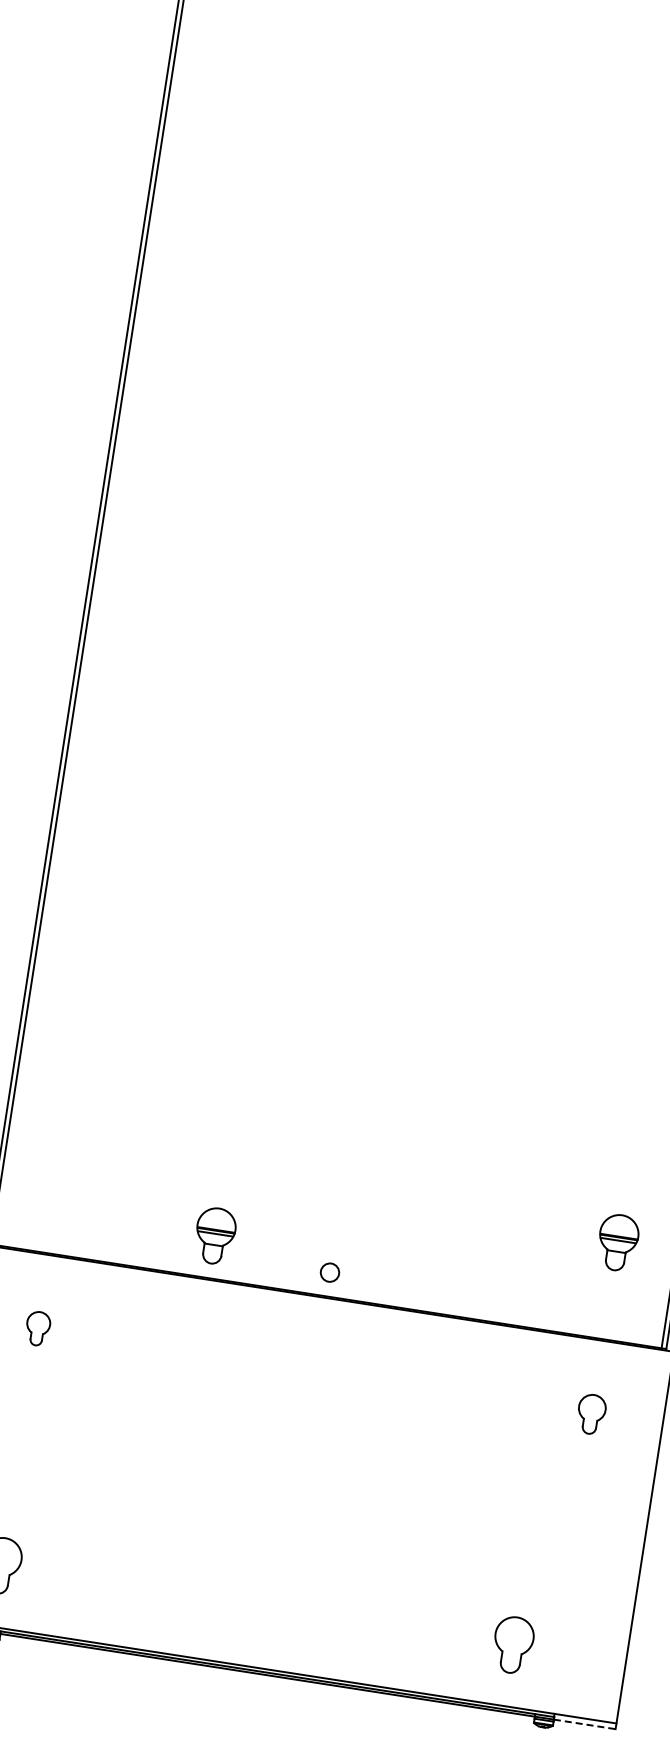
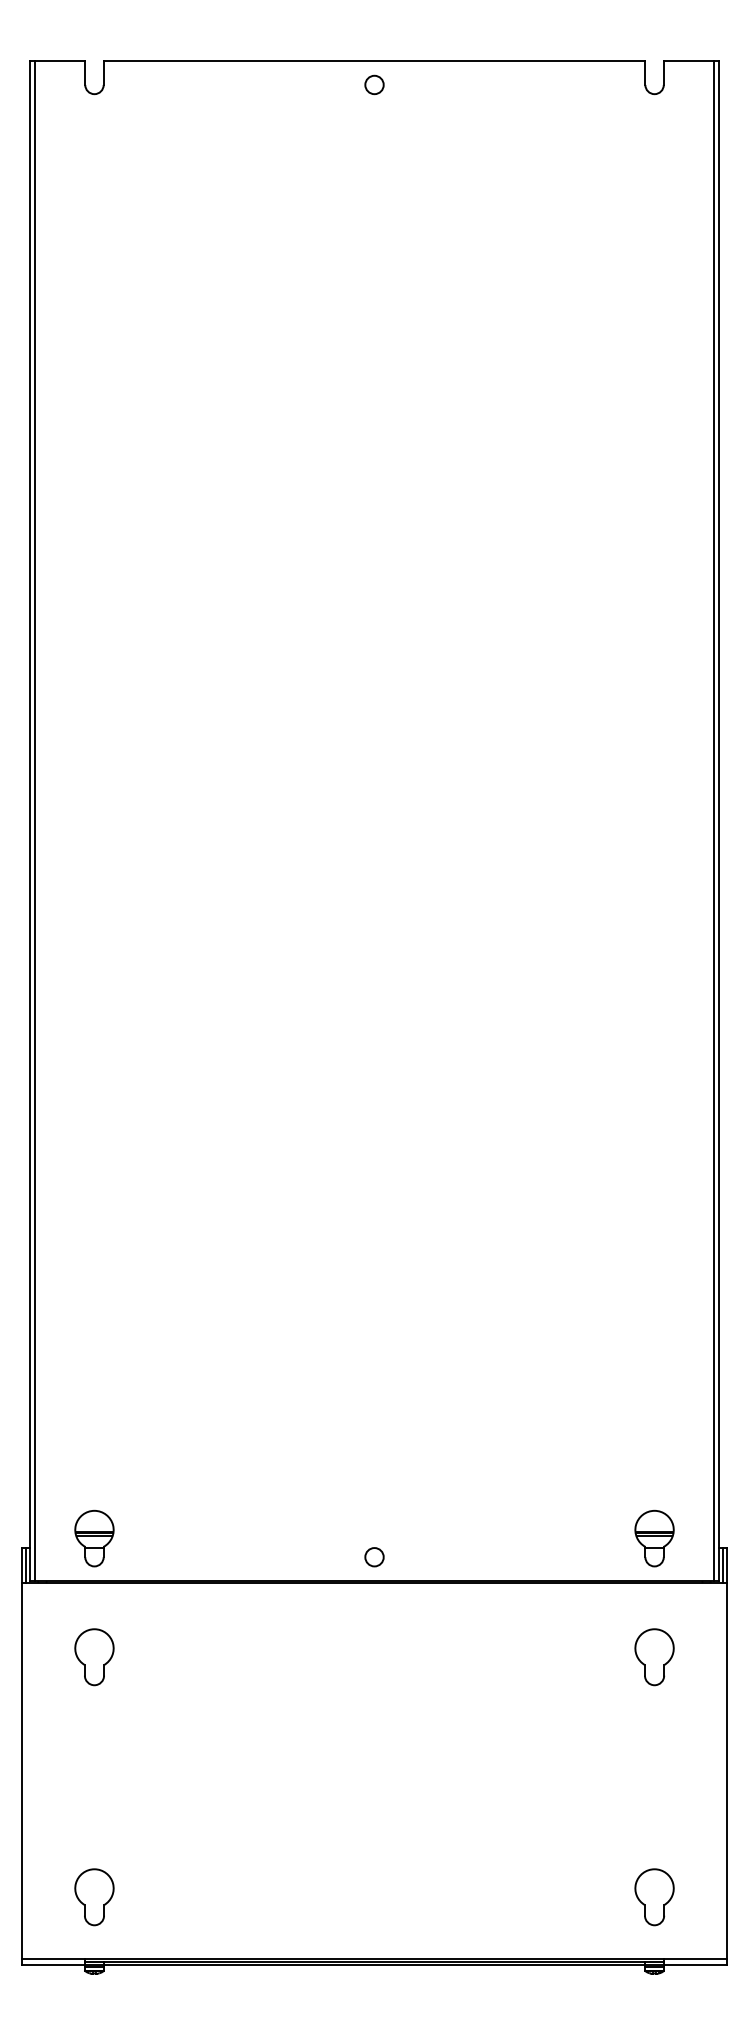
part: (215, 1235) -> (94, 1538), moved
part: (617, 1242) -> (654, 1538), moved
part: (37, 1328) -> (94, 1657), size x1.67
part: (591, 1414) -> (654, 1657), size x1.43
part: (513, 1645) -> (654, 1897), moved
line: (584, 1724) -> (695, 1964), dashed -> solid

